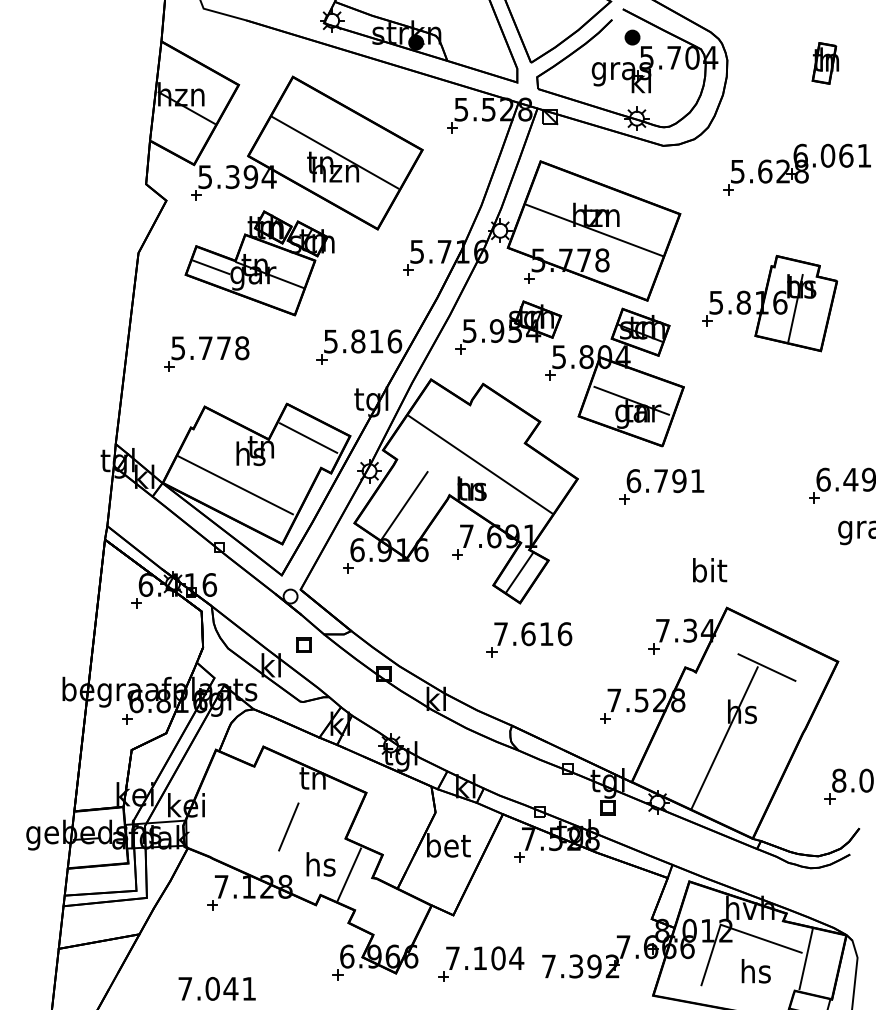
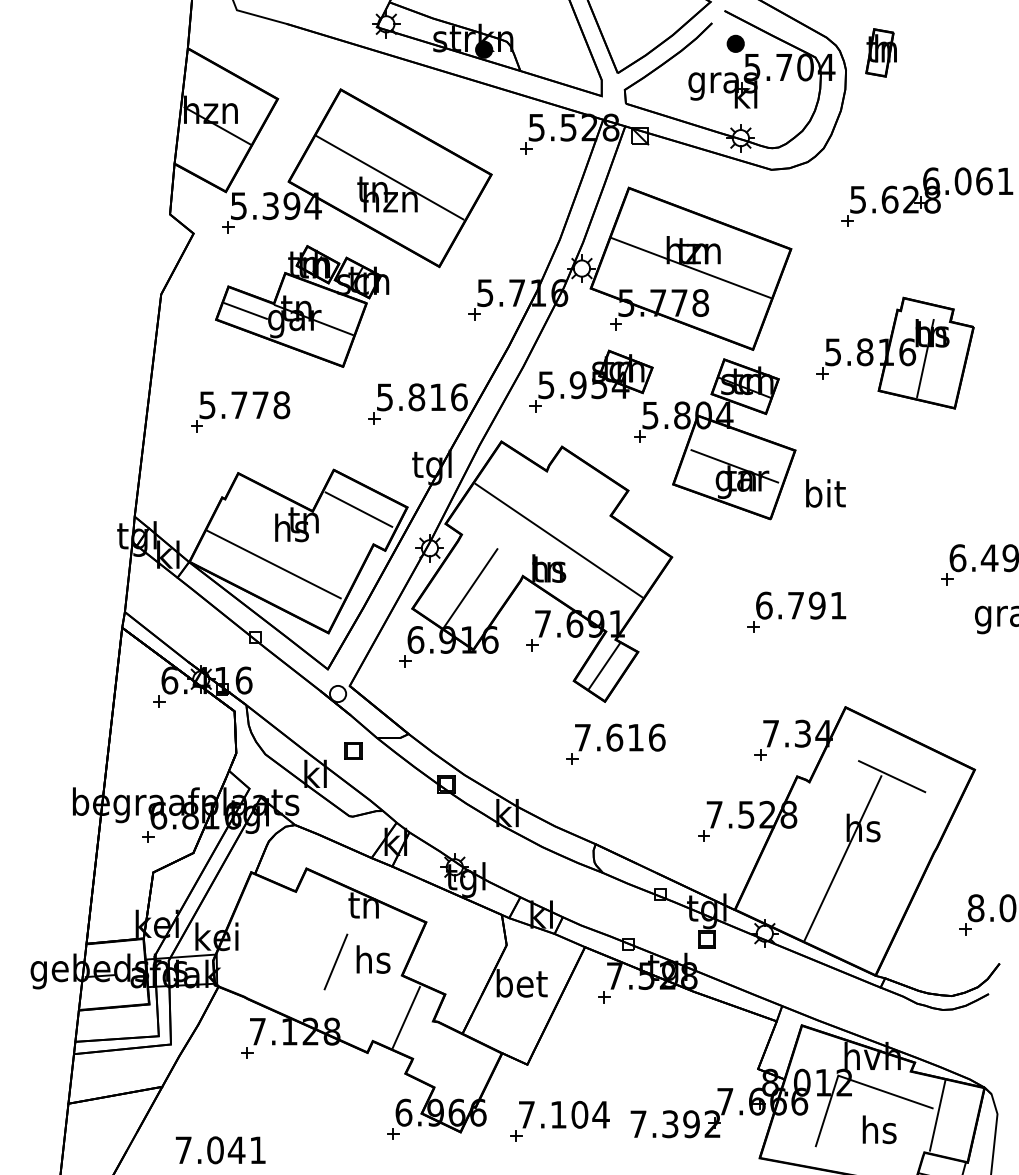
part: (824, 63) -> (880, 52), moved
part: (661, 486) -> (796, 611), moved
text: (709, 570) -> (825, 493), moved
text: (321, 864) -> (373, 959), moved
text: (217, 989) -> (220, 1150), moved

